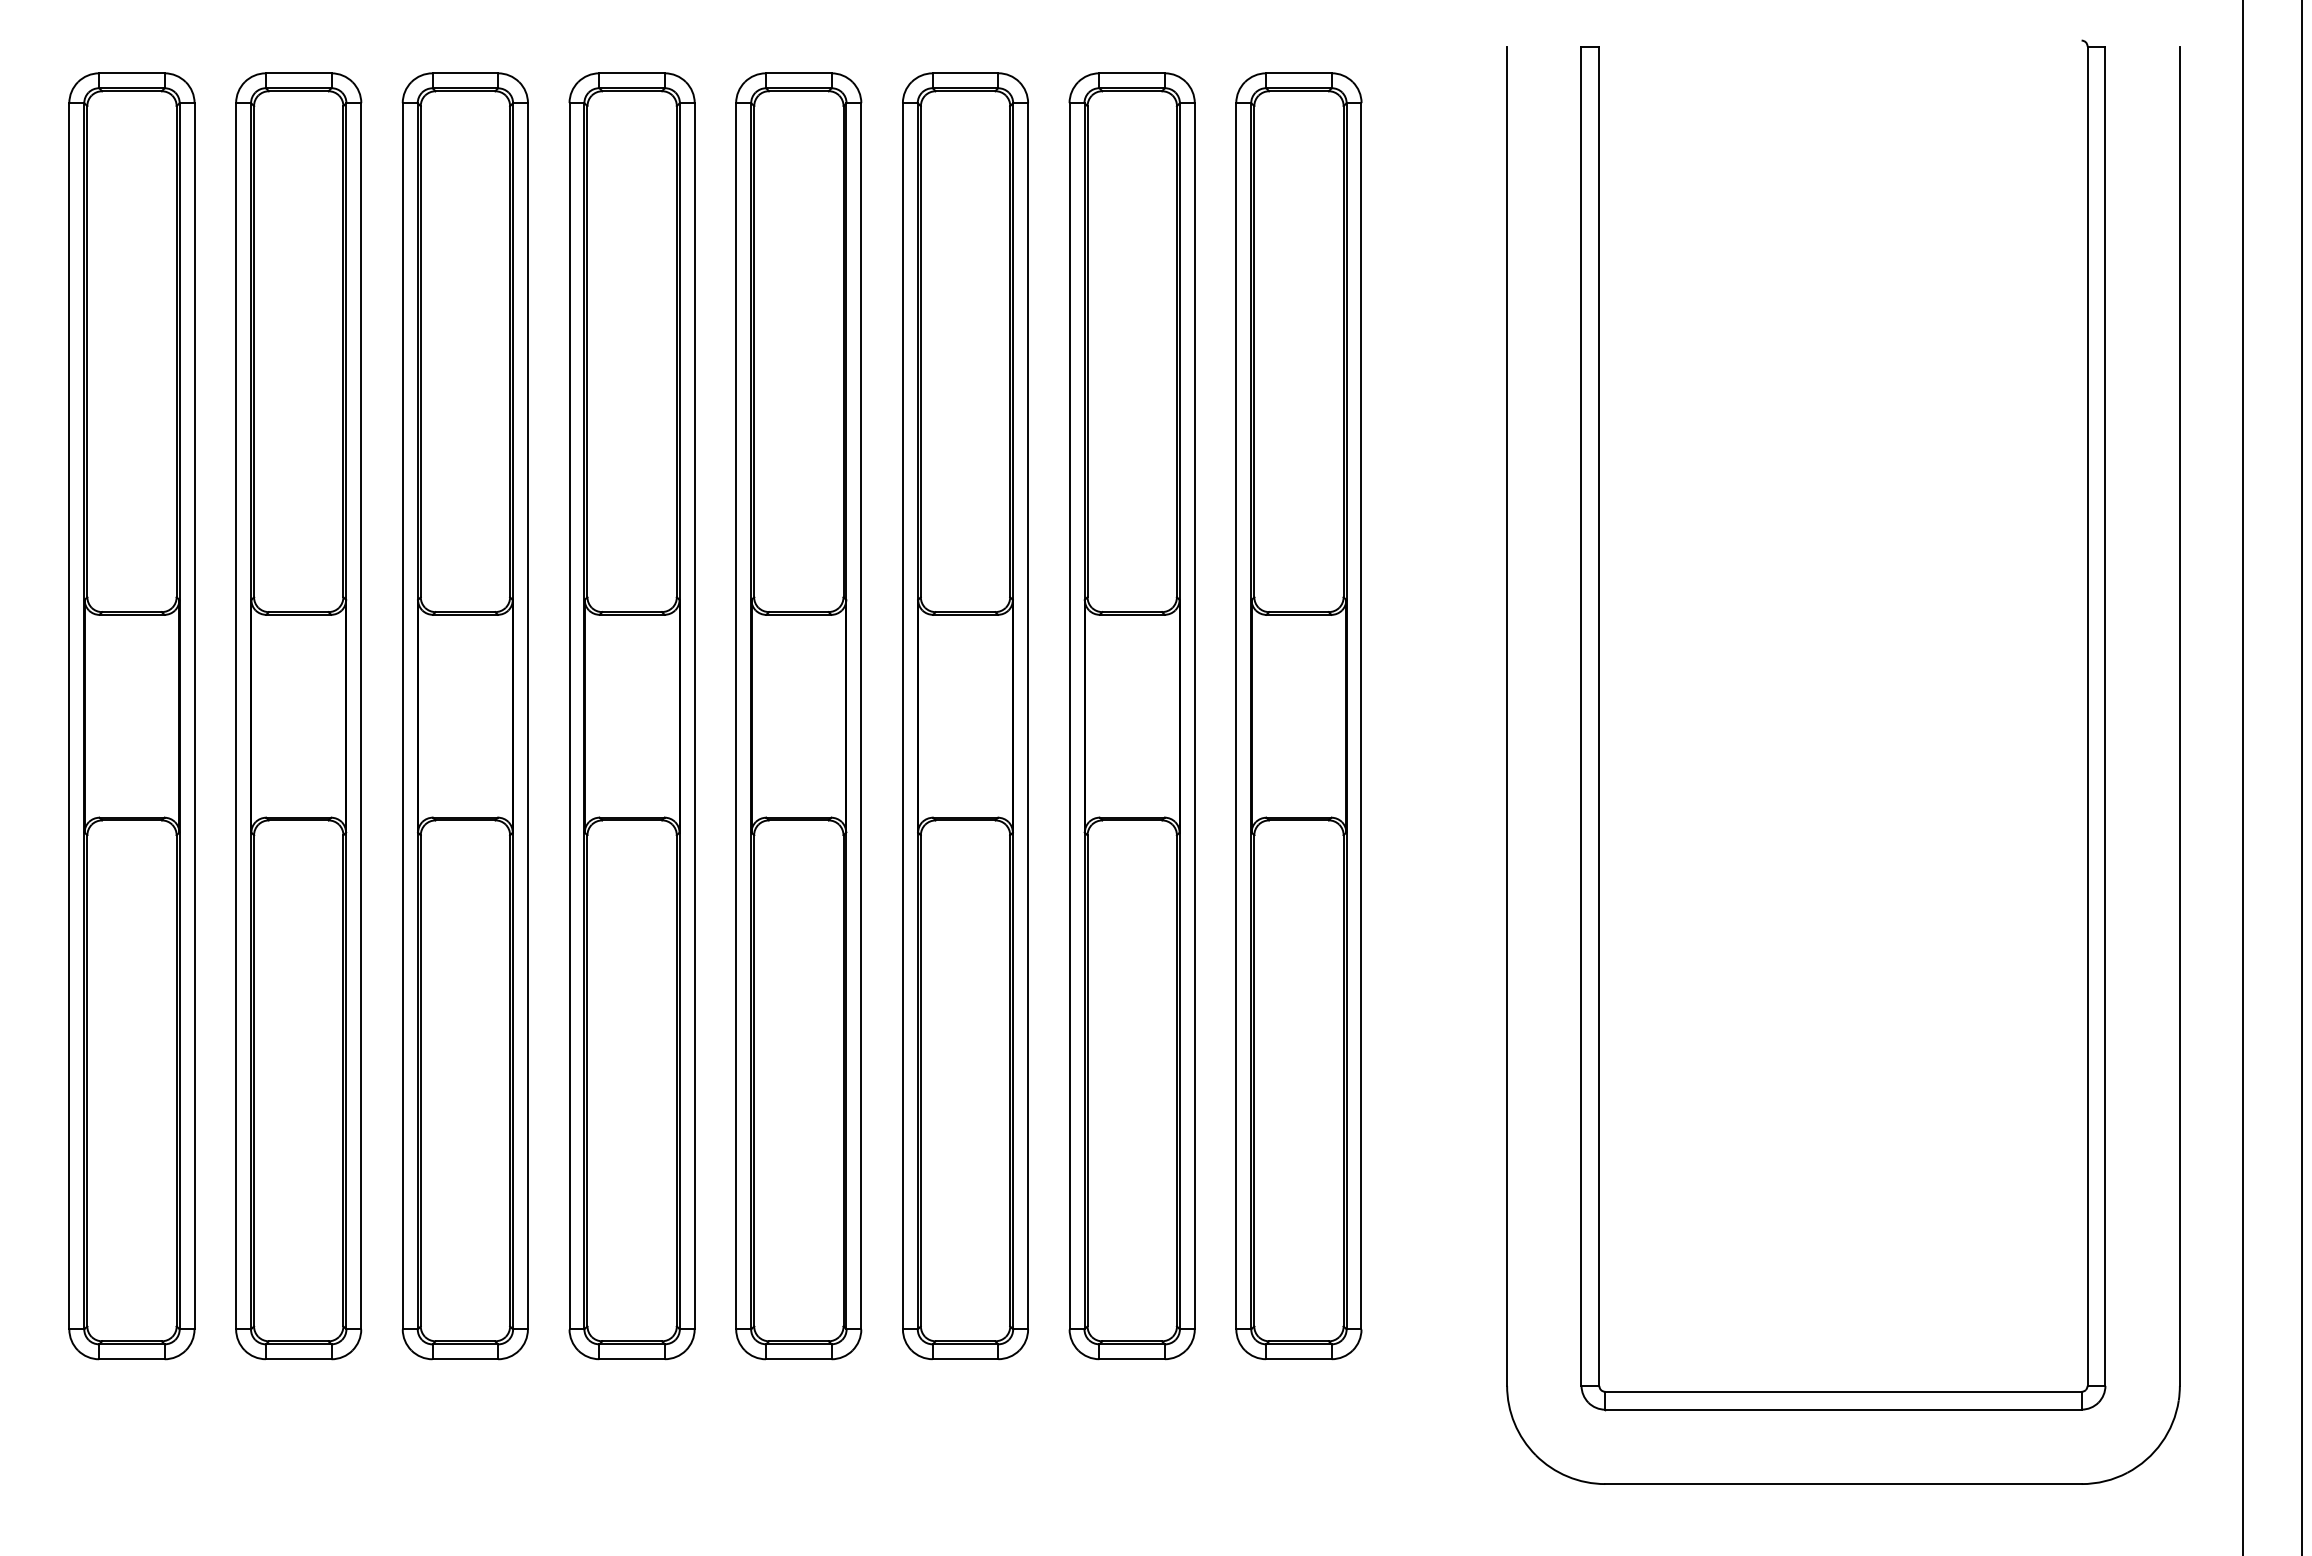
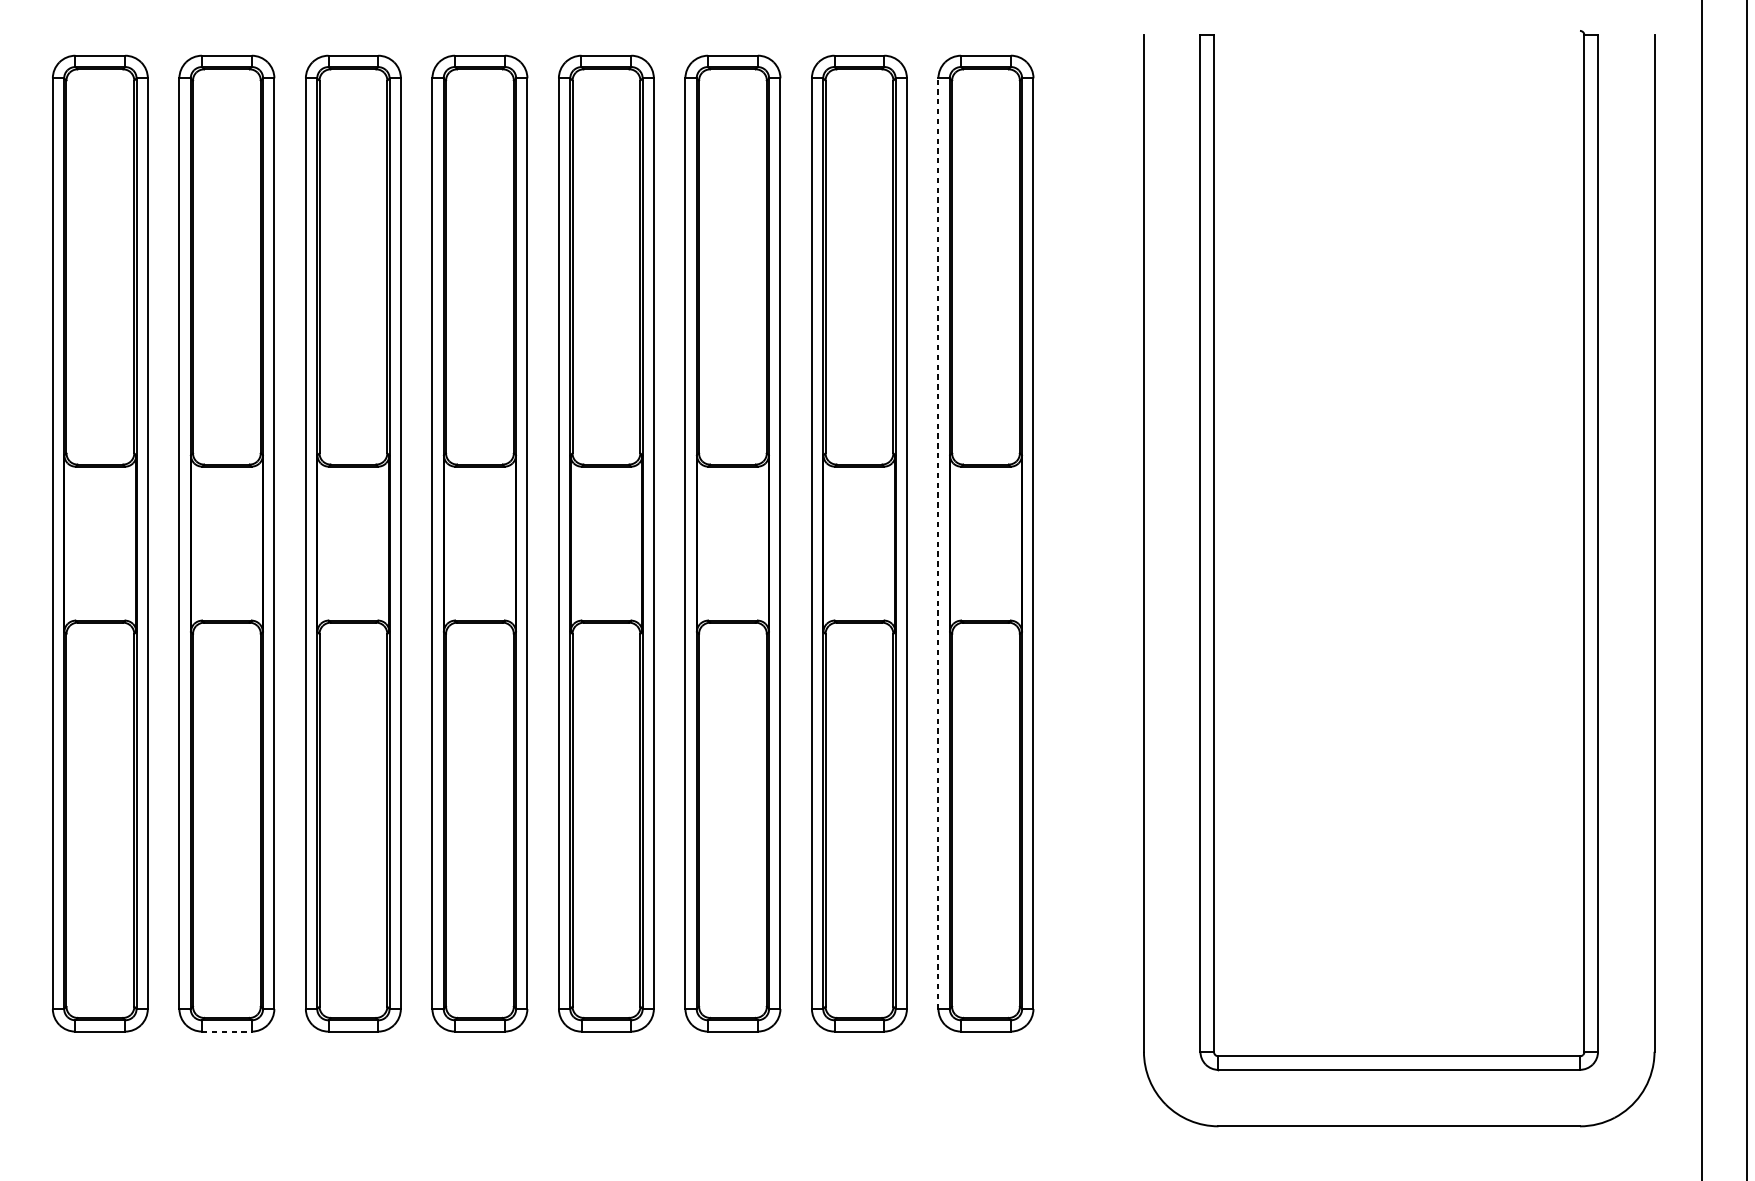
line: (1236, 715) -> (938, 543), solid -> dashed
line: (298, 1359) -> (226, 1031), solid -> dashed

